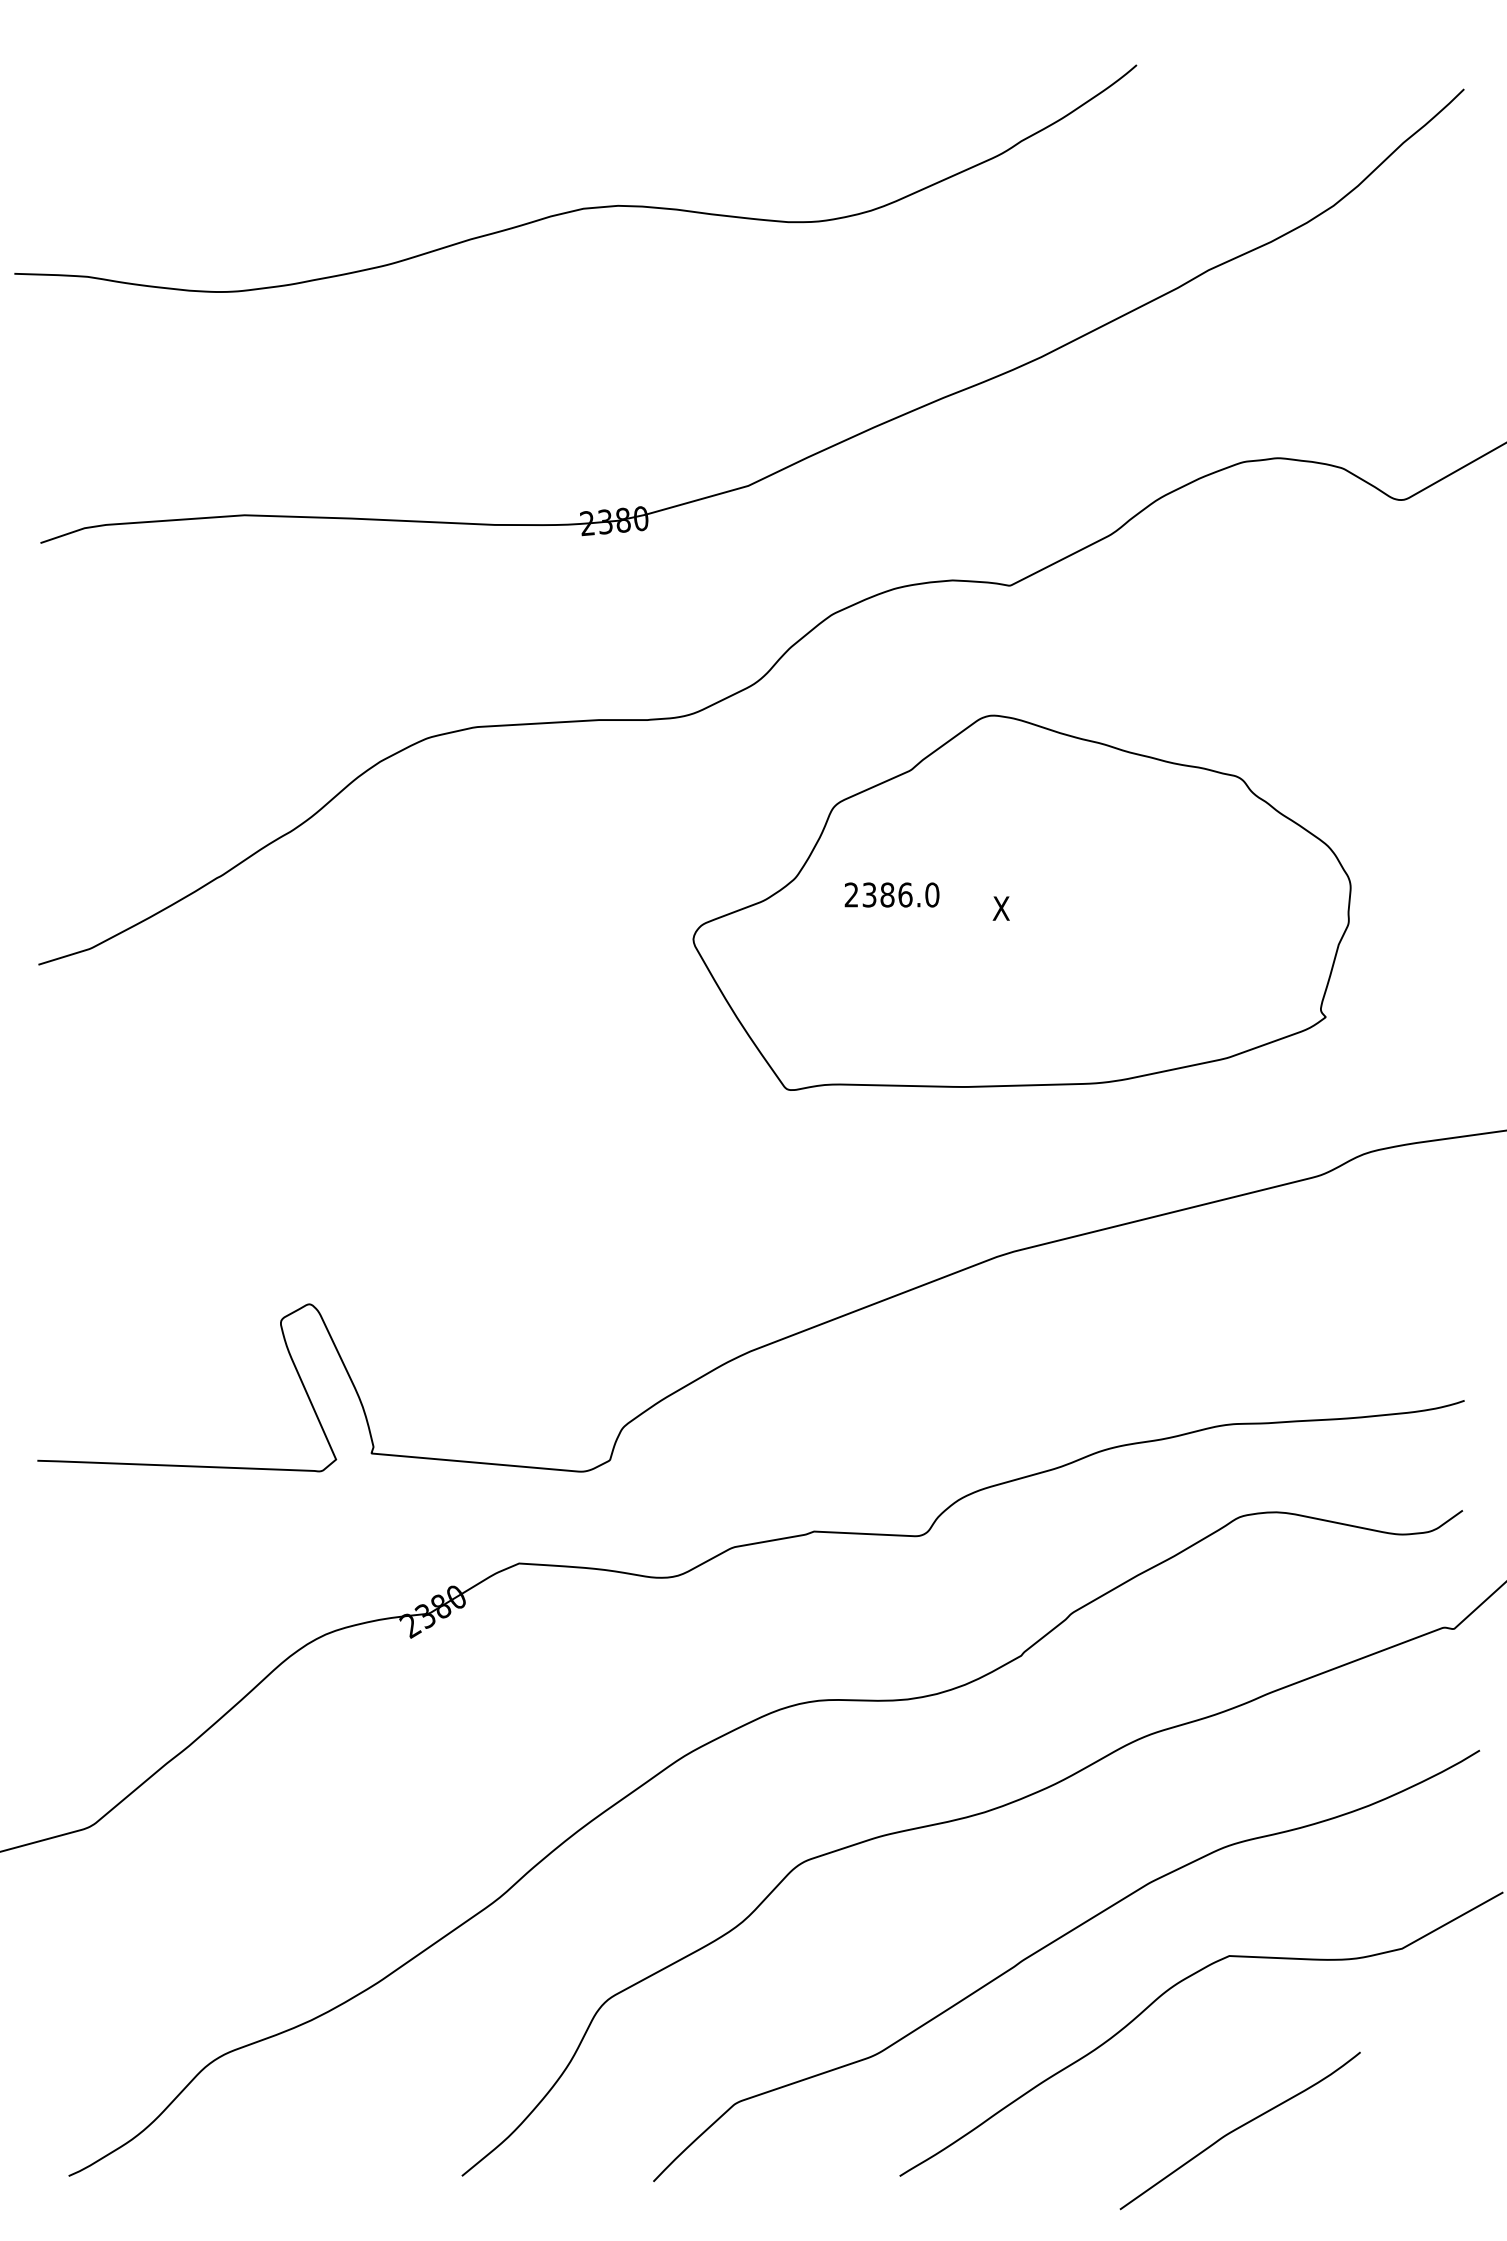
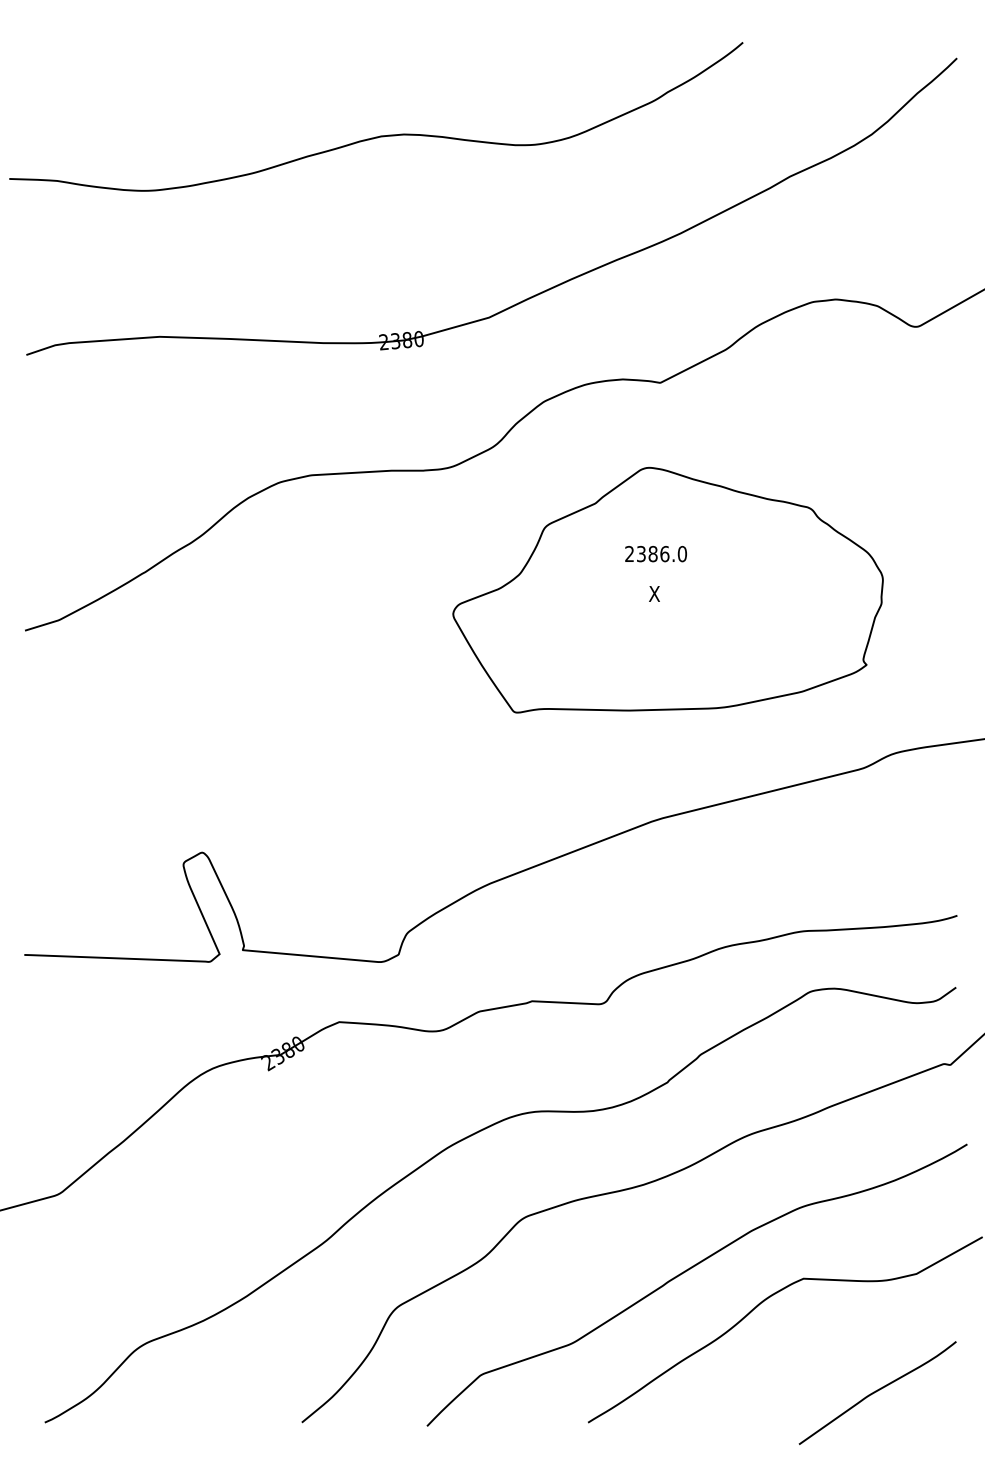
text: (891, 895) -> (655, 554), moved
curve: (1239, 2128) -> (877, 1391), moved

